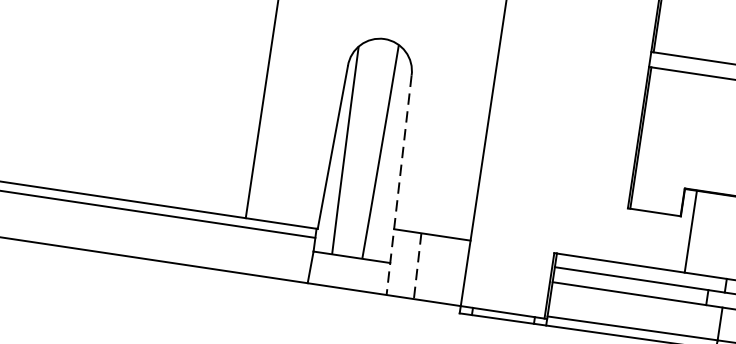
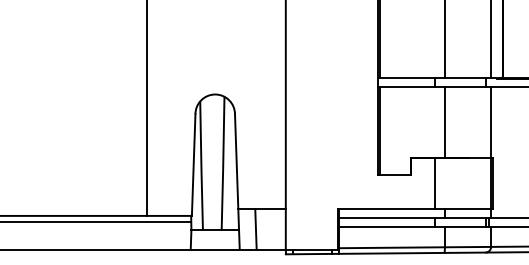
line: (399, 186) -> (237, 182), dashed -> solid
line: (690, 231) -> (434, 183), moved
line: (416, 266) -> (255, 229), dashed -> solid

